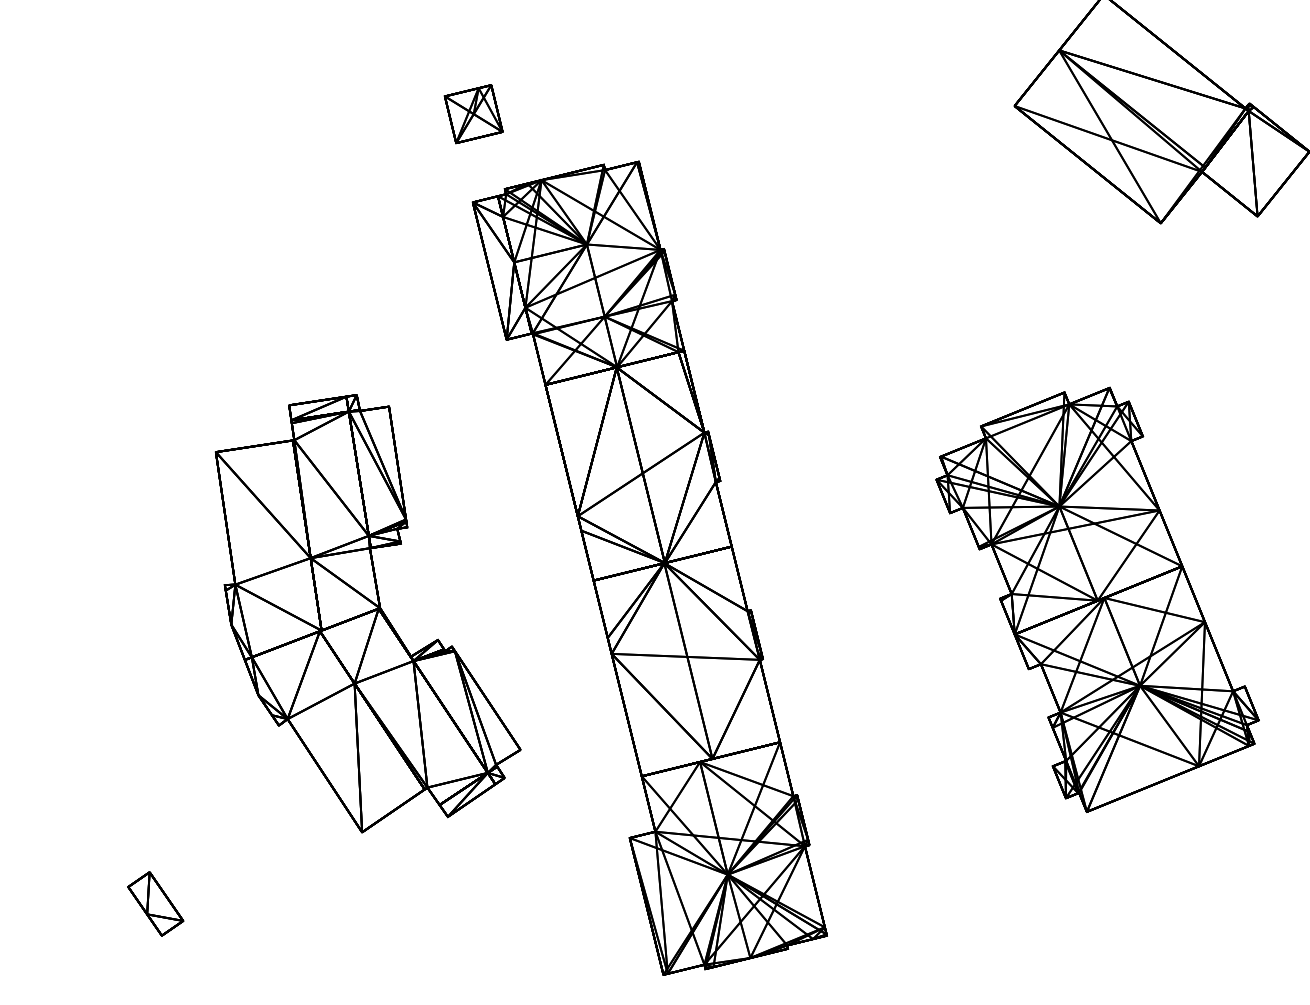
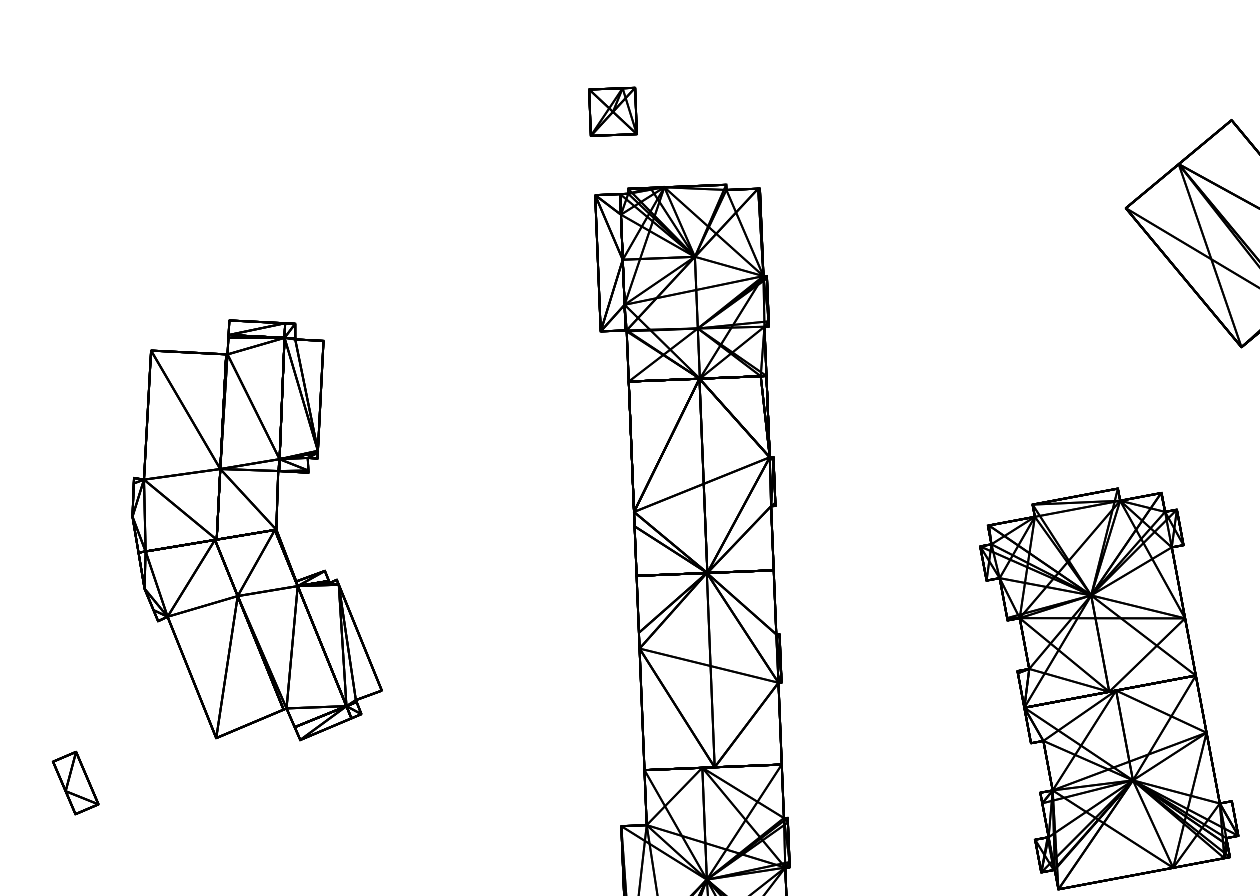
part: (367, 613) -> (263, 532), moved
part: (155, 903) -> (75, 782), moved

